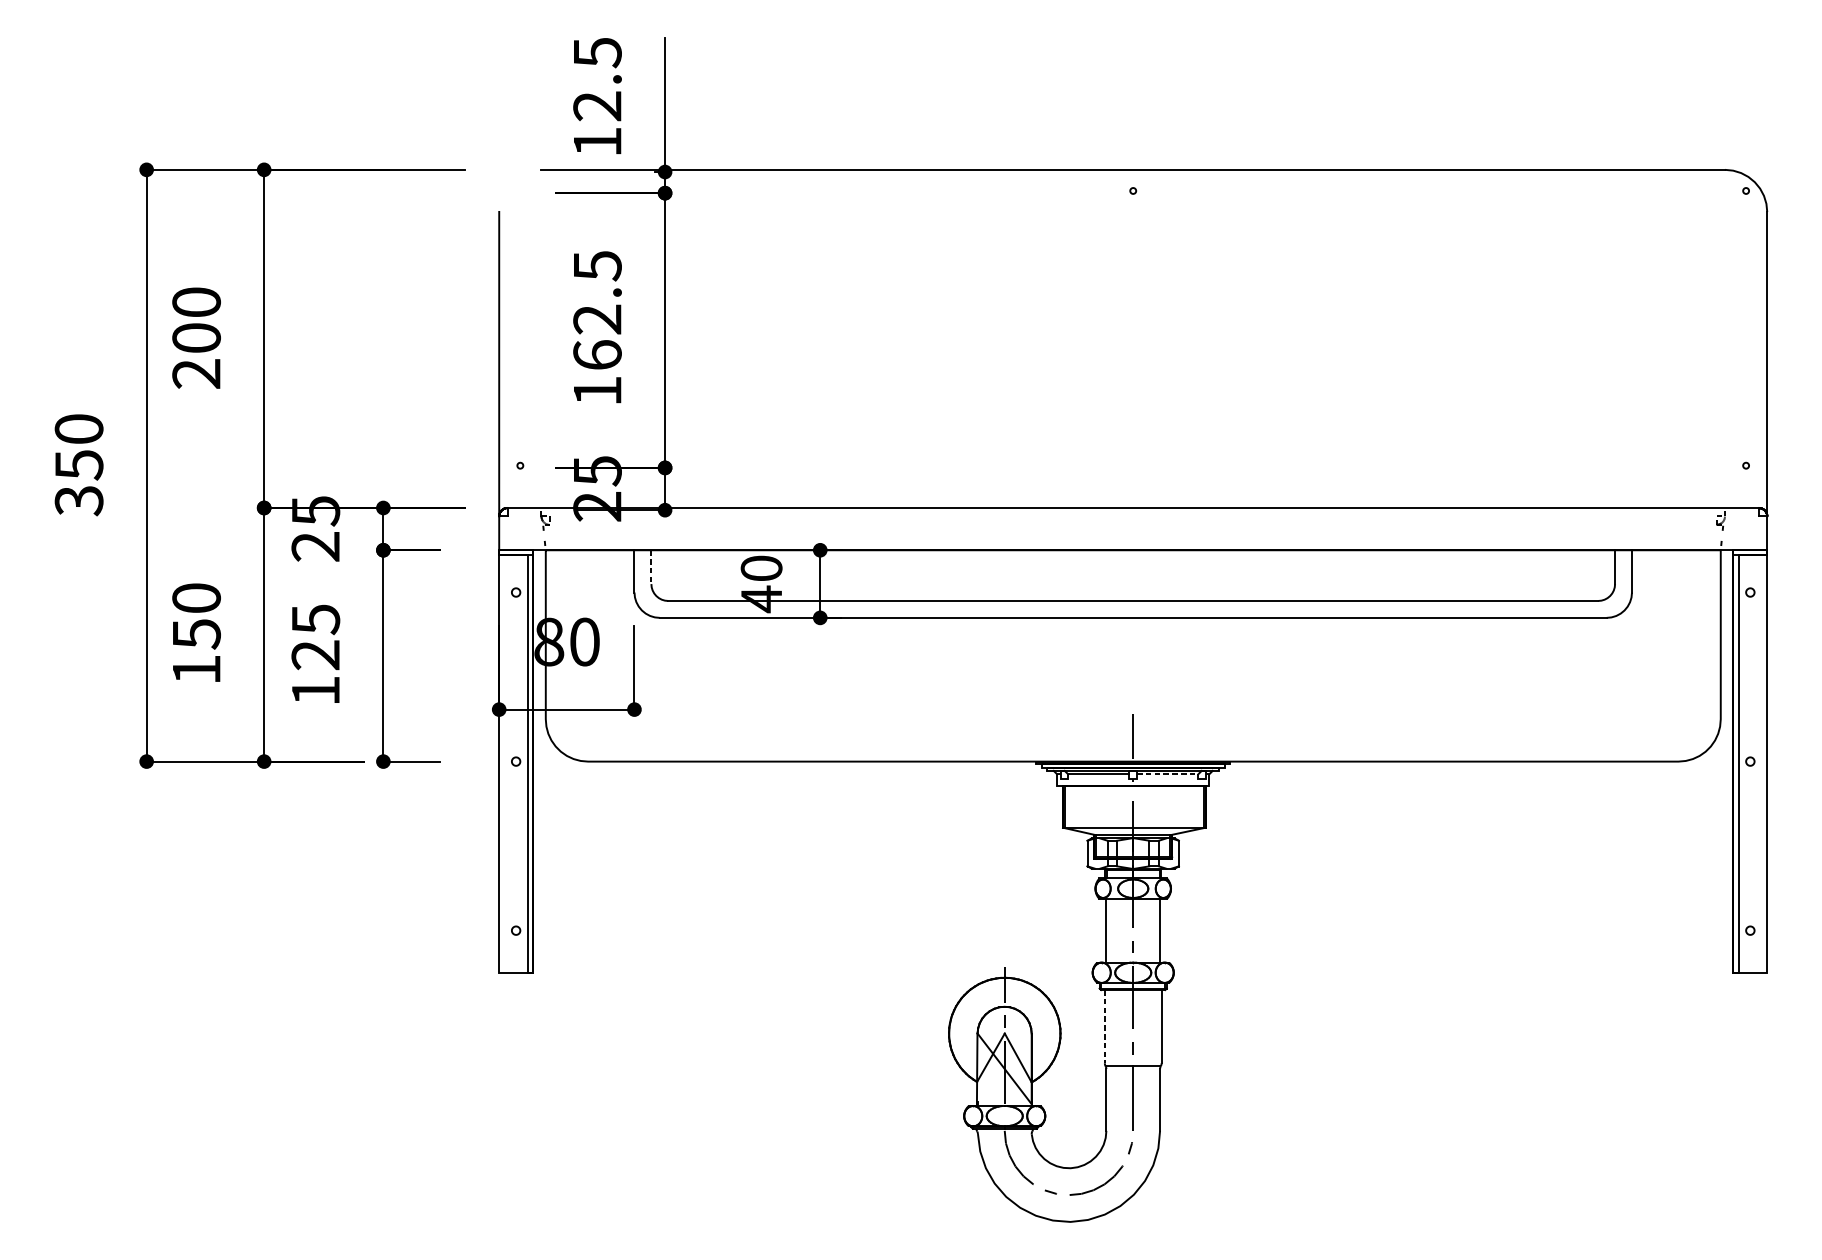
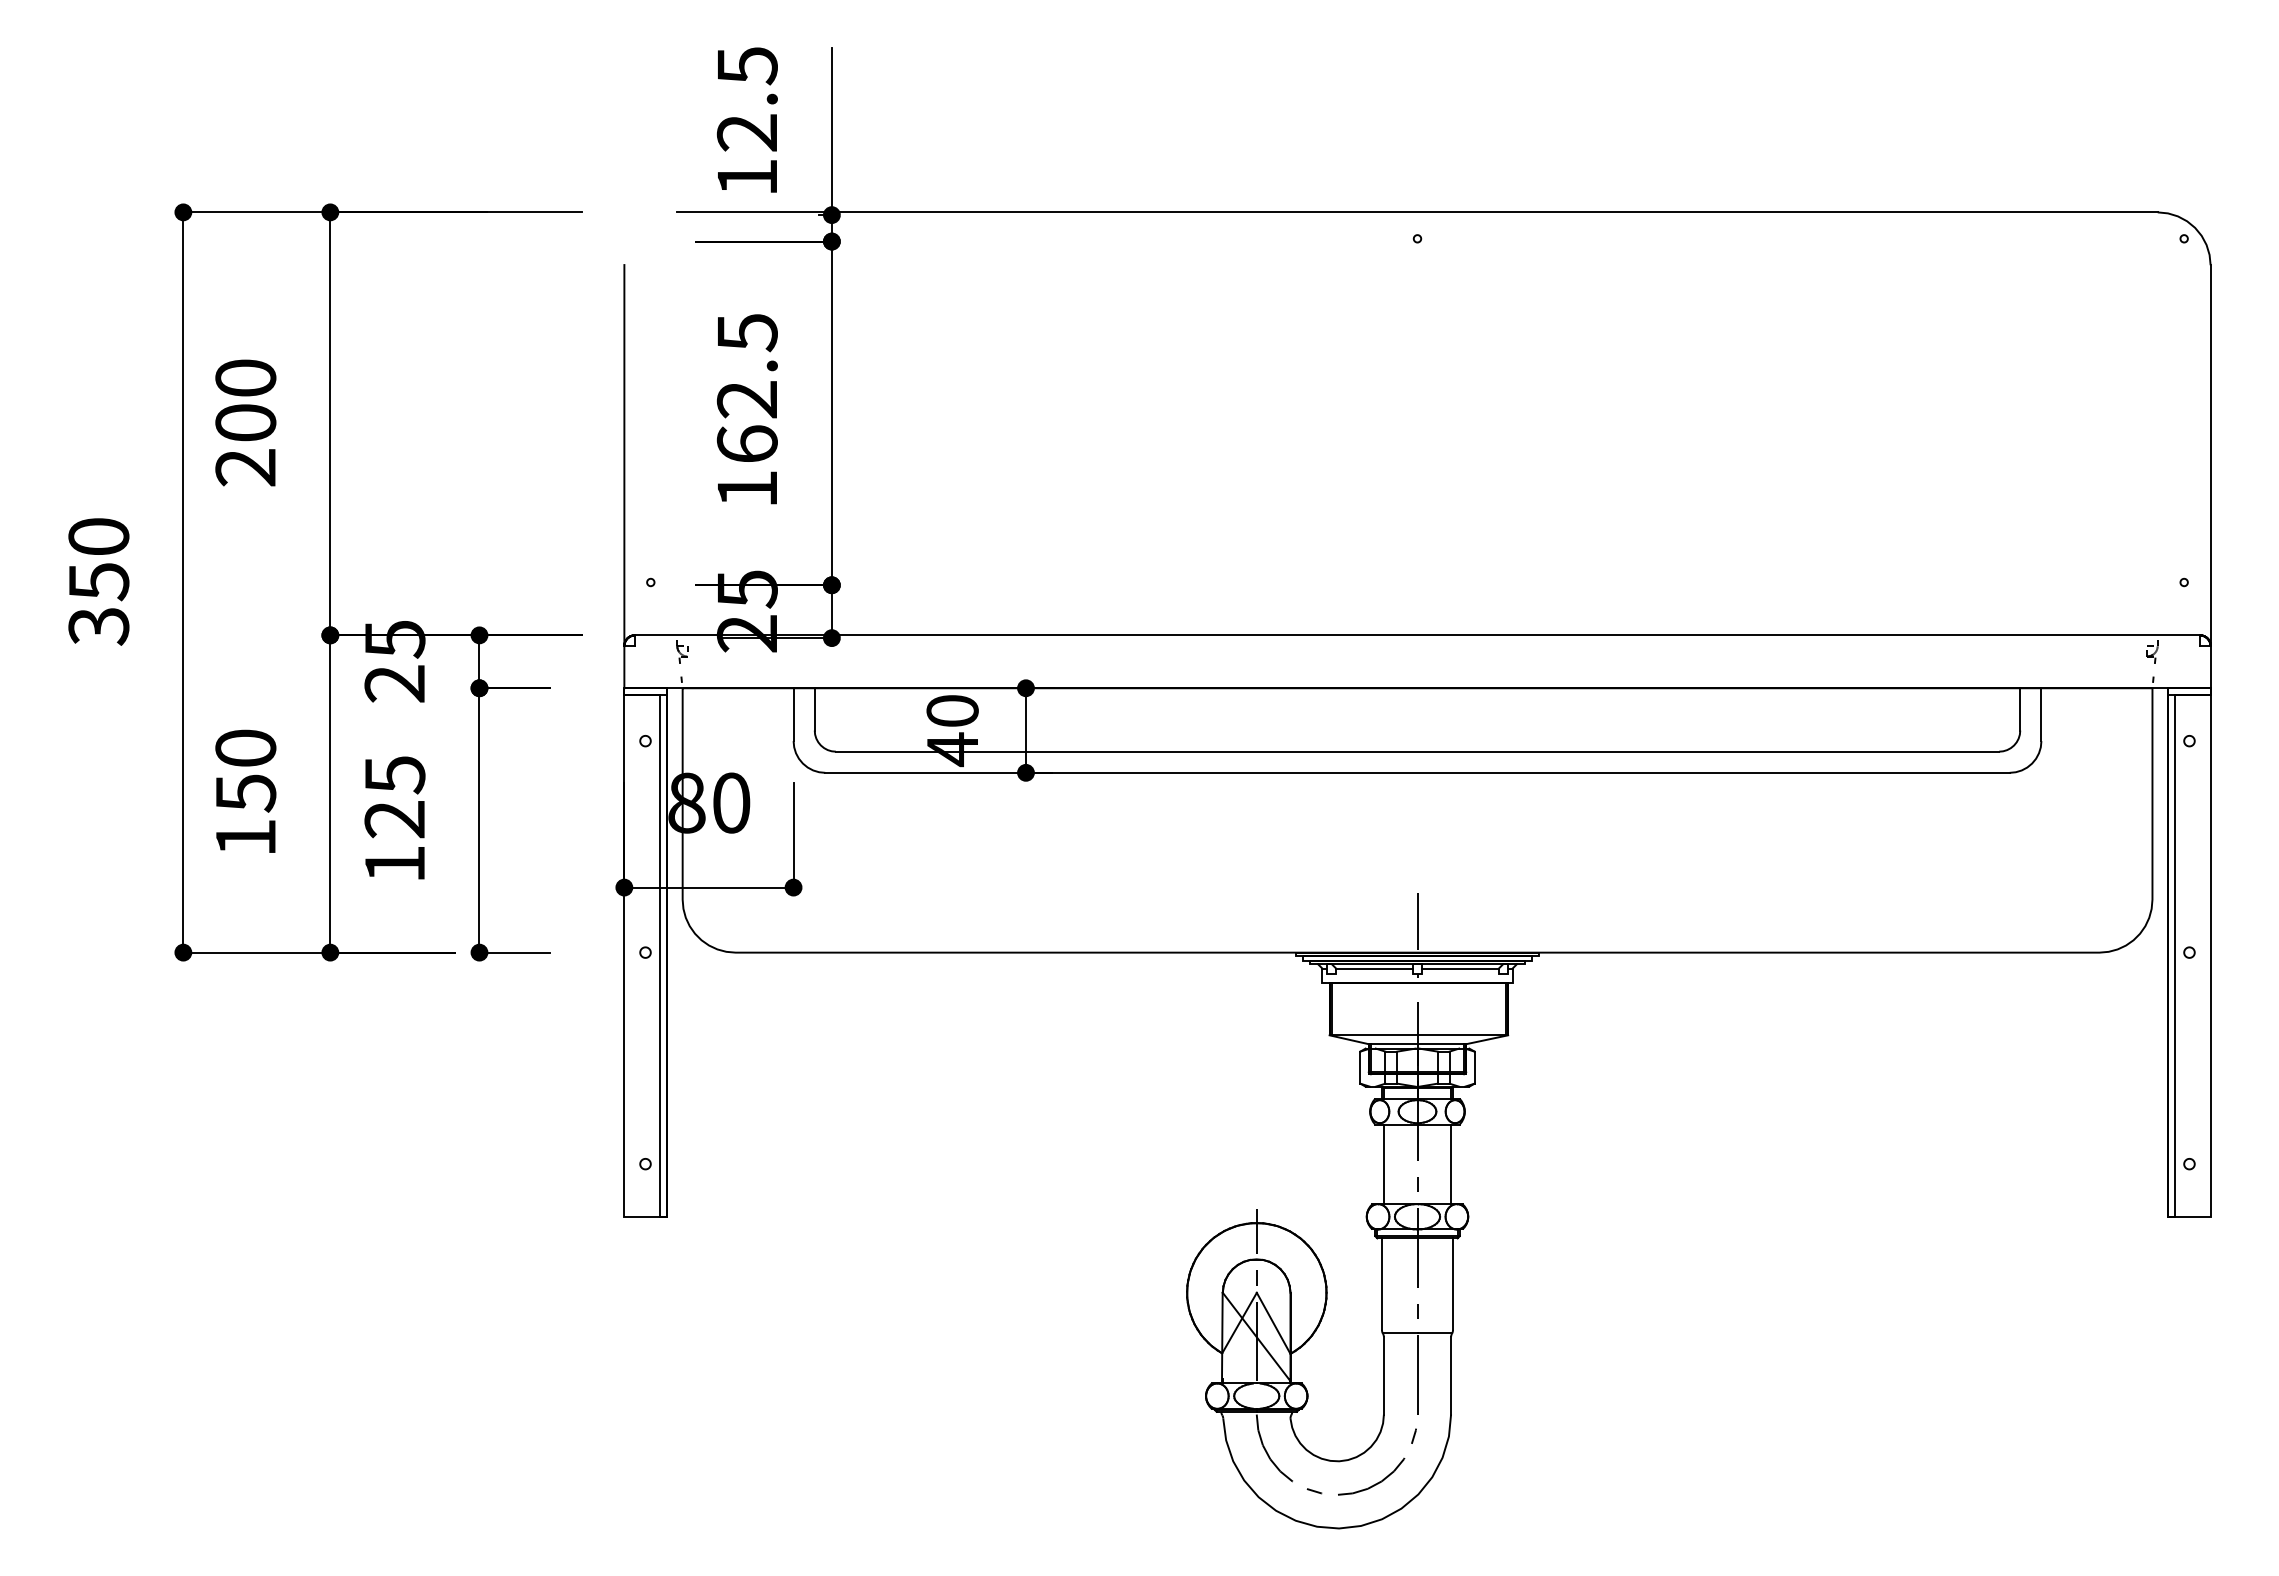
line: (651, 567) -> (814, 709), dashed -> solid
line: (1168, 774) -> (1461, 968), dashed -> solid
line: (1104, 1026) -> (1381, 1284), dashed -> solid

